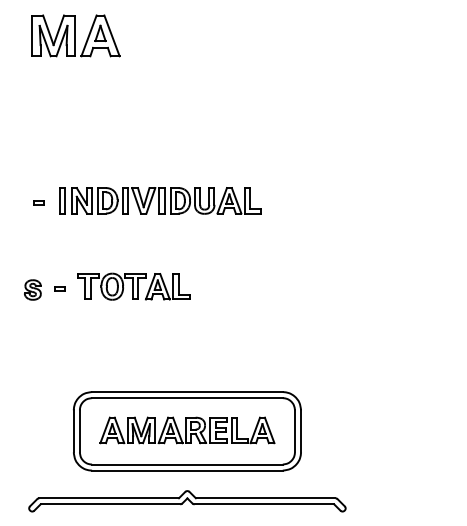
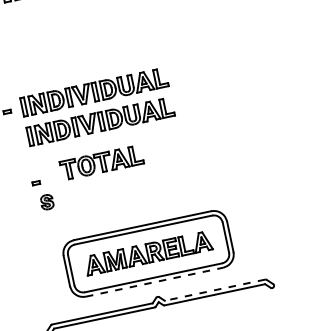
part: (160, 241) -> (100, 121), added
part: (133, 286) -> (101, 162), moved
part: (59, 288) -> (36, 183), moved
part: (32, 289) -> (46, 201), moved
line: (187, 470) -> (154, 282), solid -> dashed
line: (265, 498) -> (214, 290), solid -> dashed

